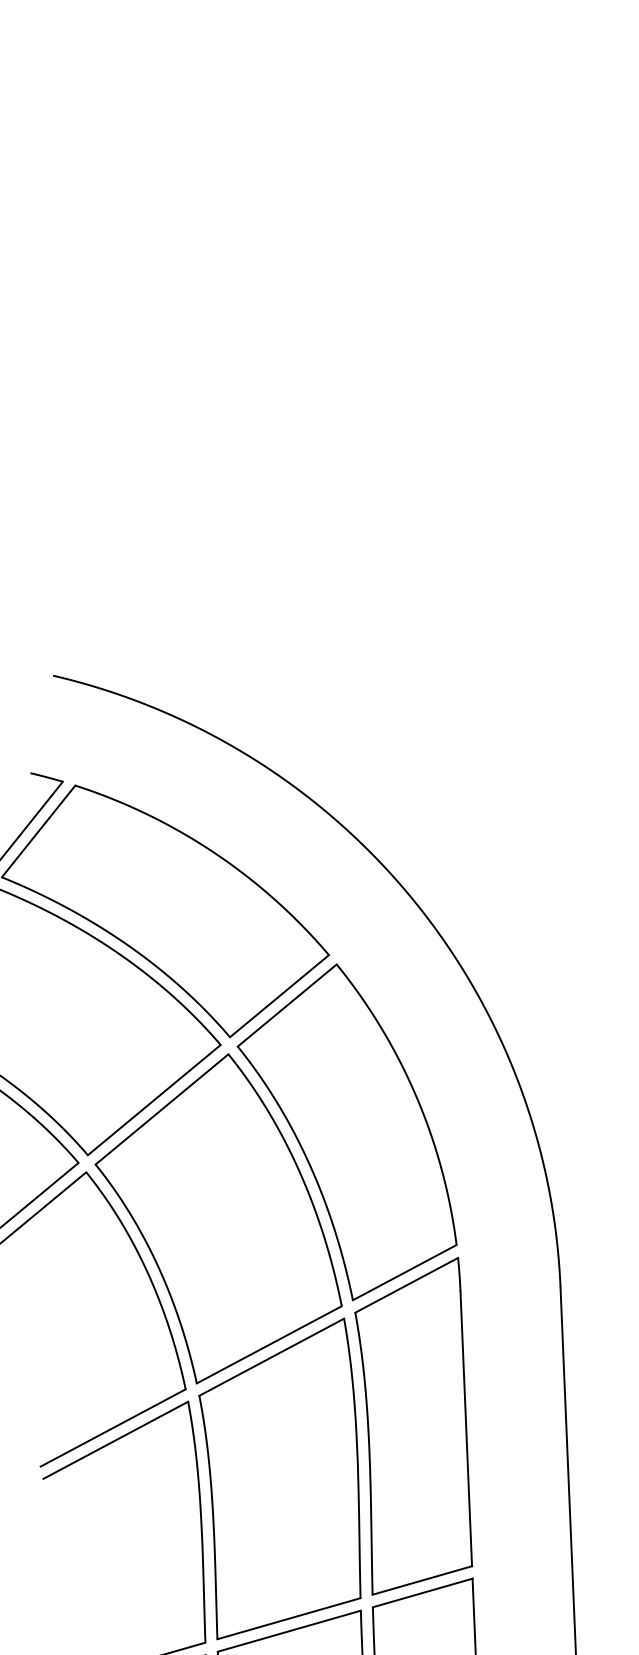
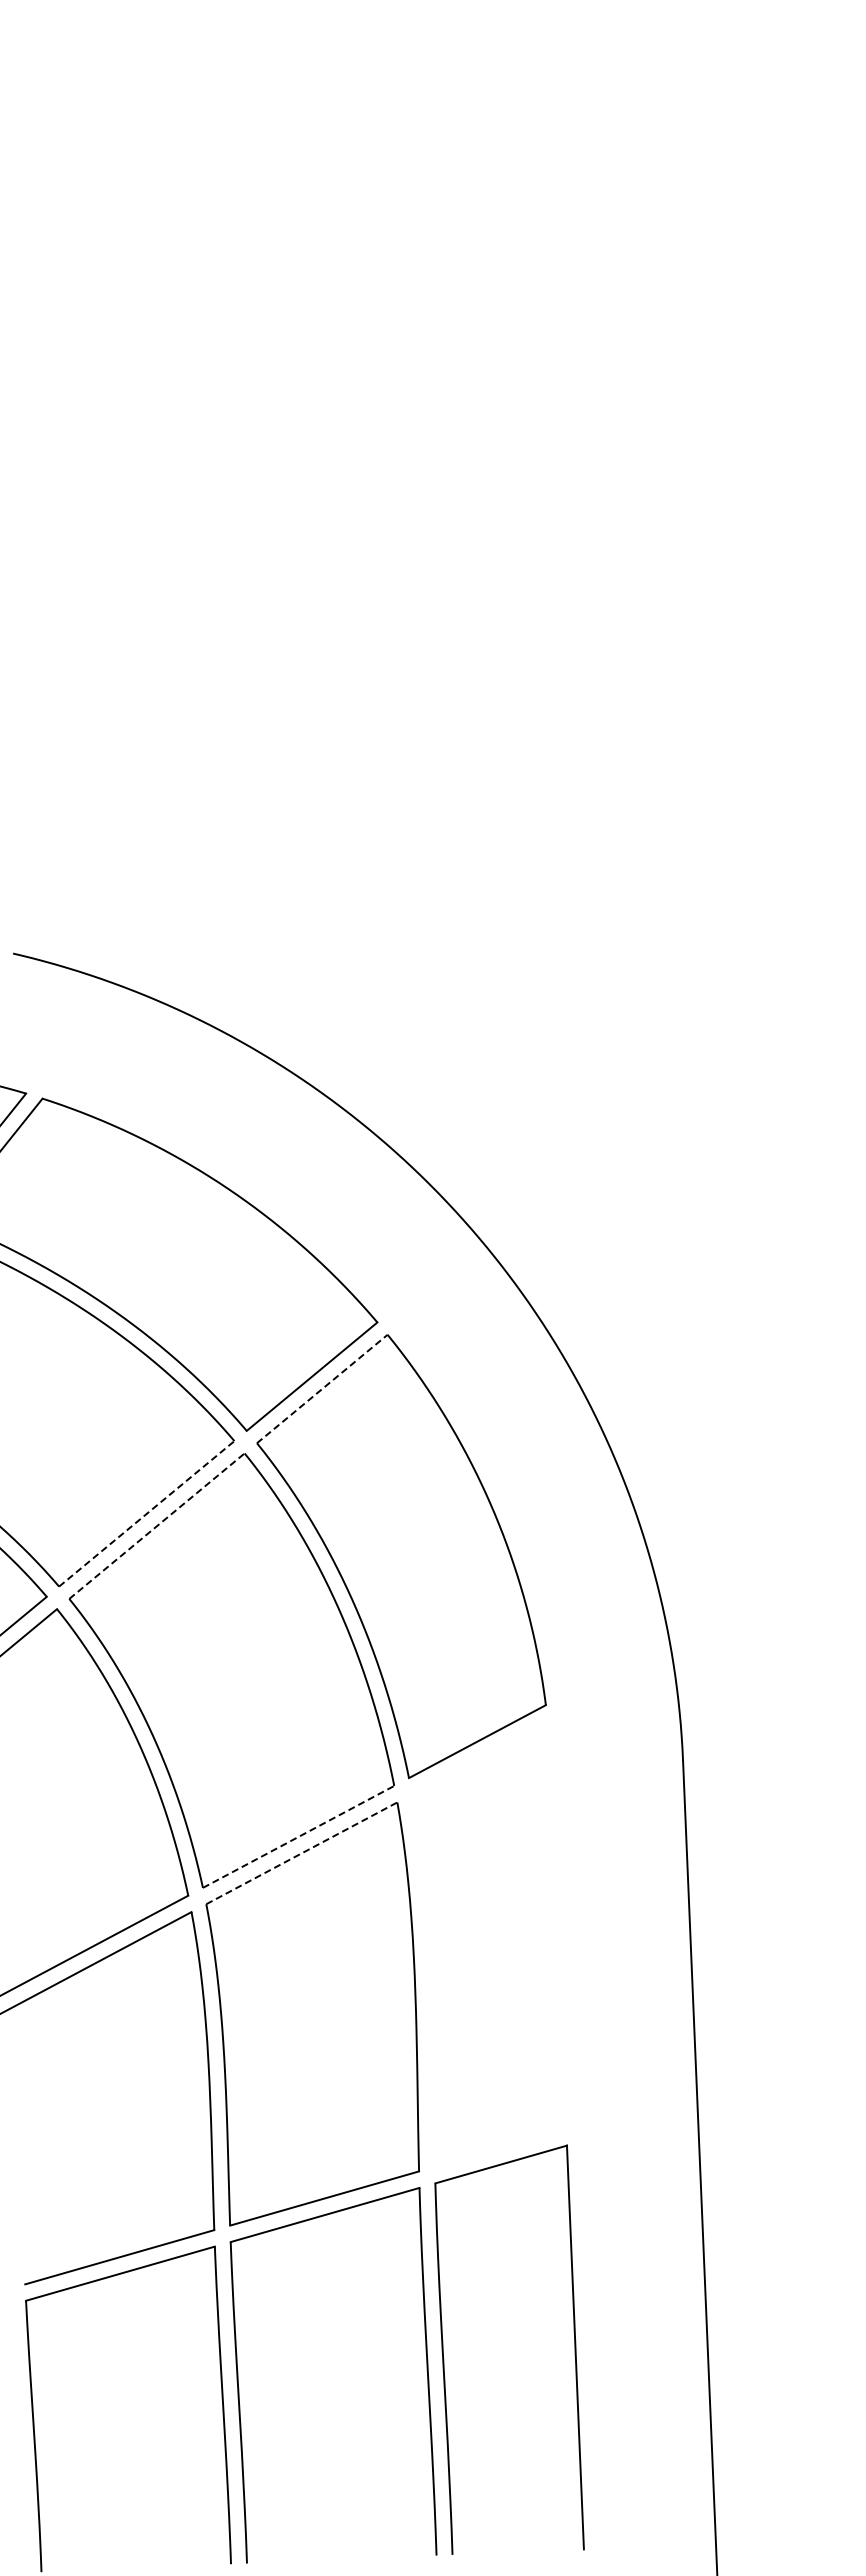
line: (287, 1005) -> (322, 1389), solid -> dashed
line: (154, 1099) -> (146, 1513), solid -> dashed
line: (162, 1109) -> (157, 1526), solid -> dashed
line: (269, 1344) -> (299, 1836), solid -> dashed
line: (272, 1357) -> (302, 1853), solid -> dashed
part: (413, 1426) -> (489, 1944), removed

